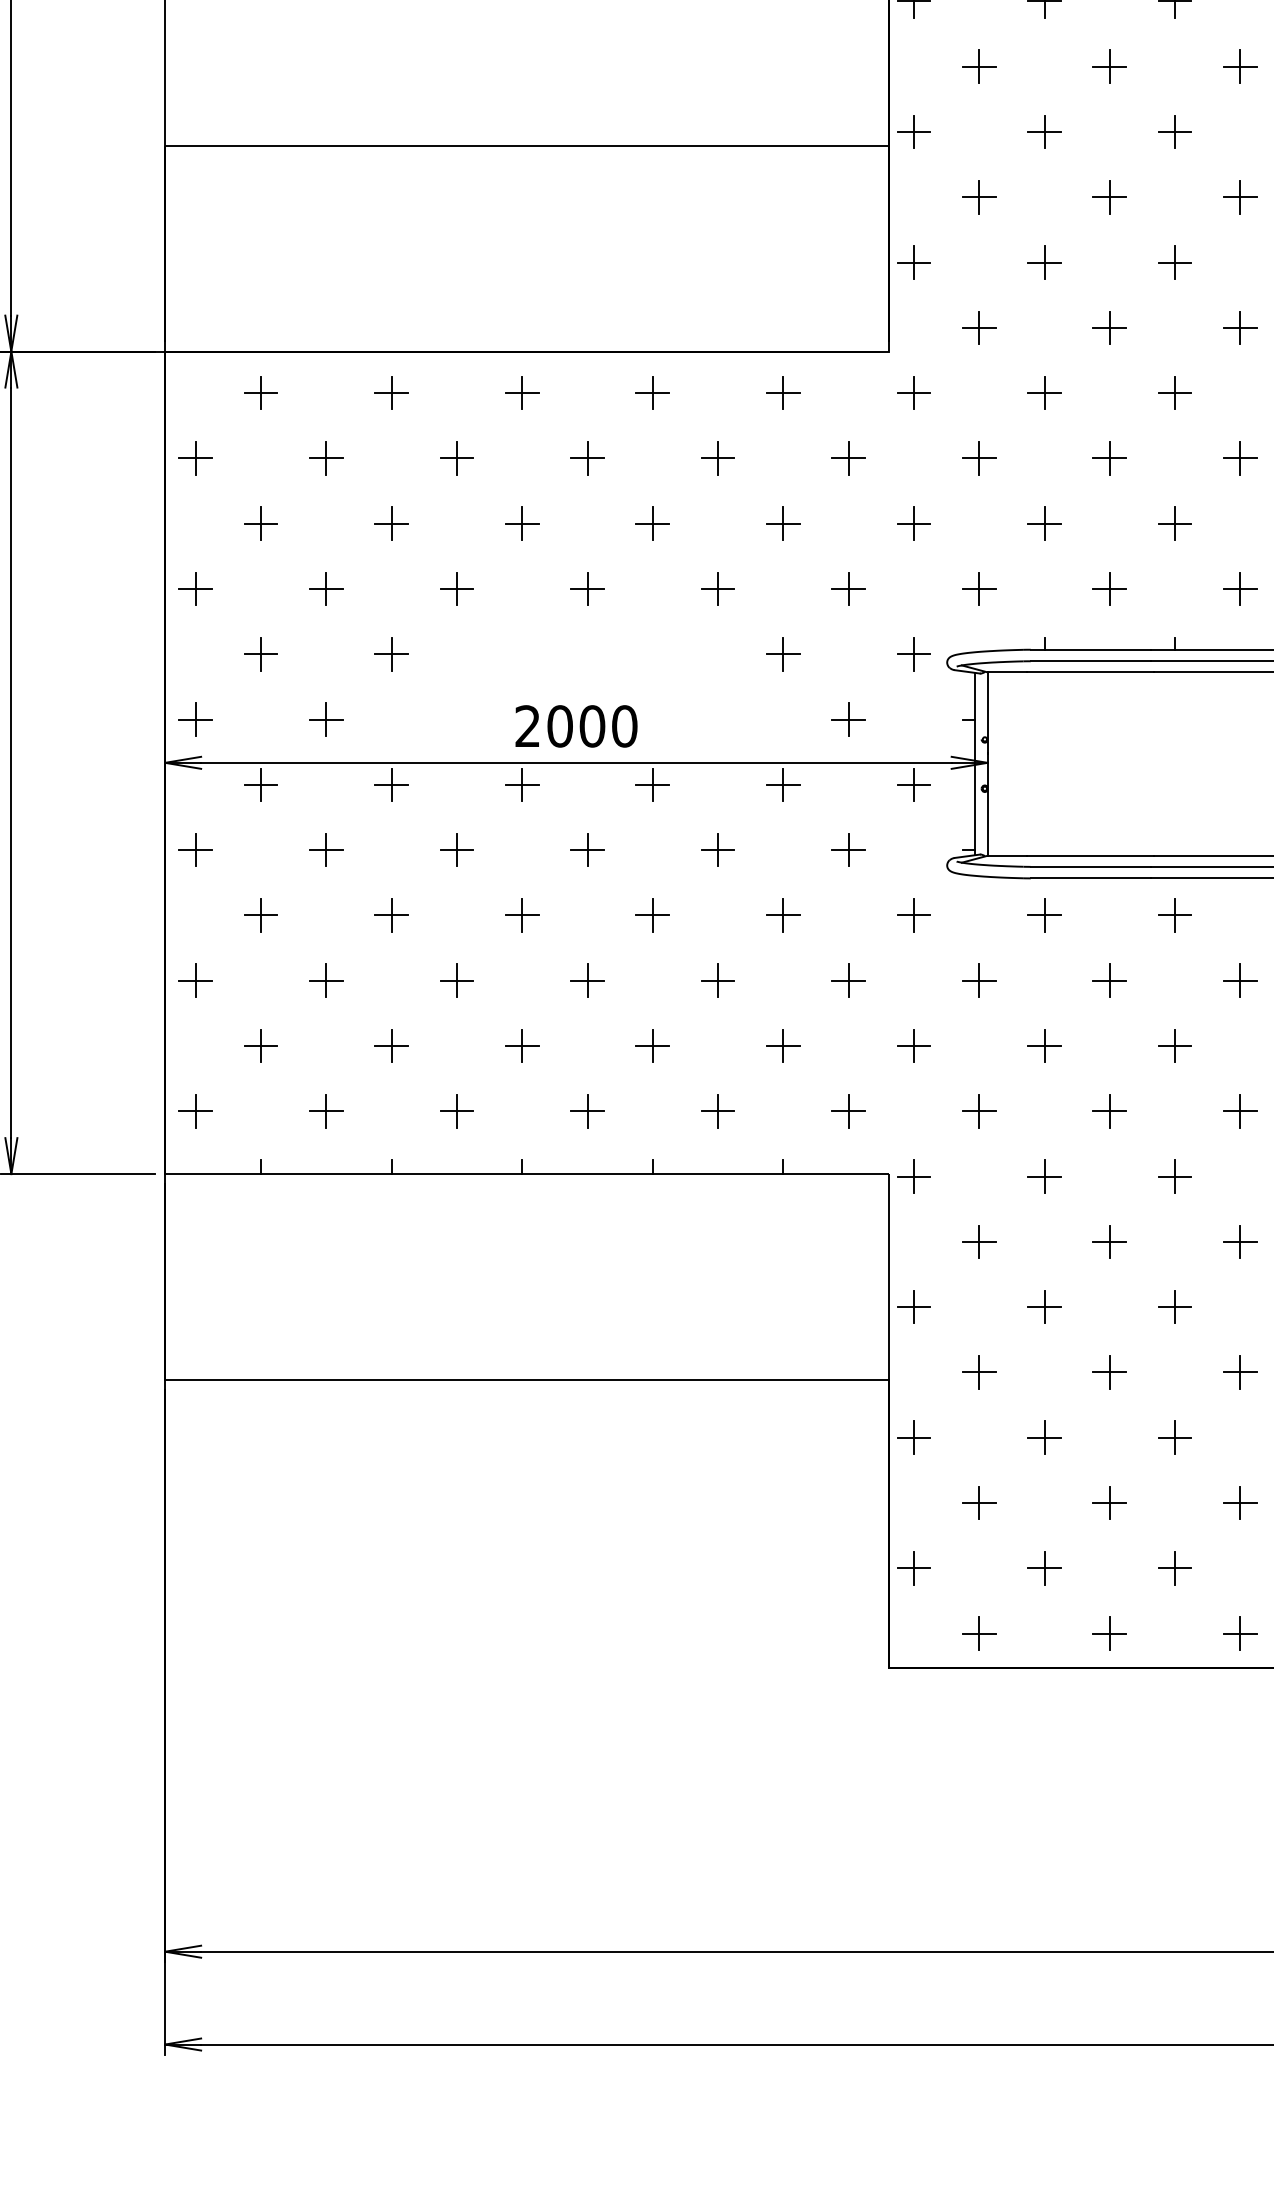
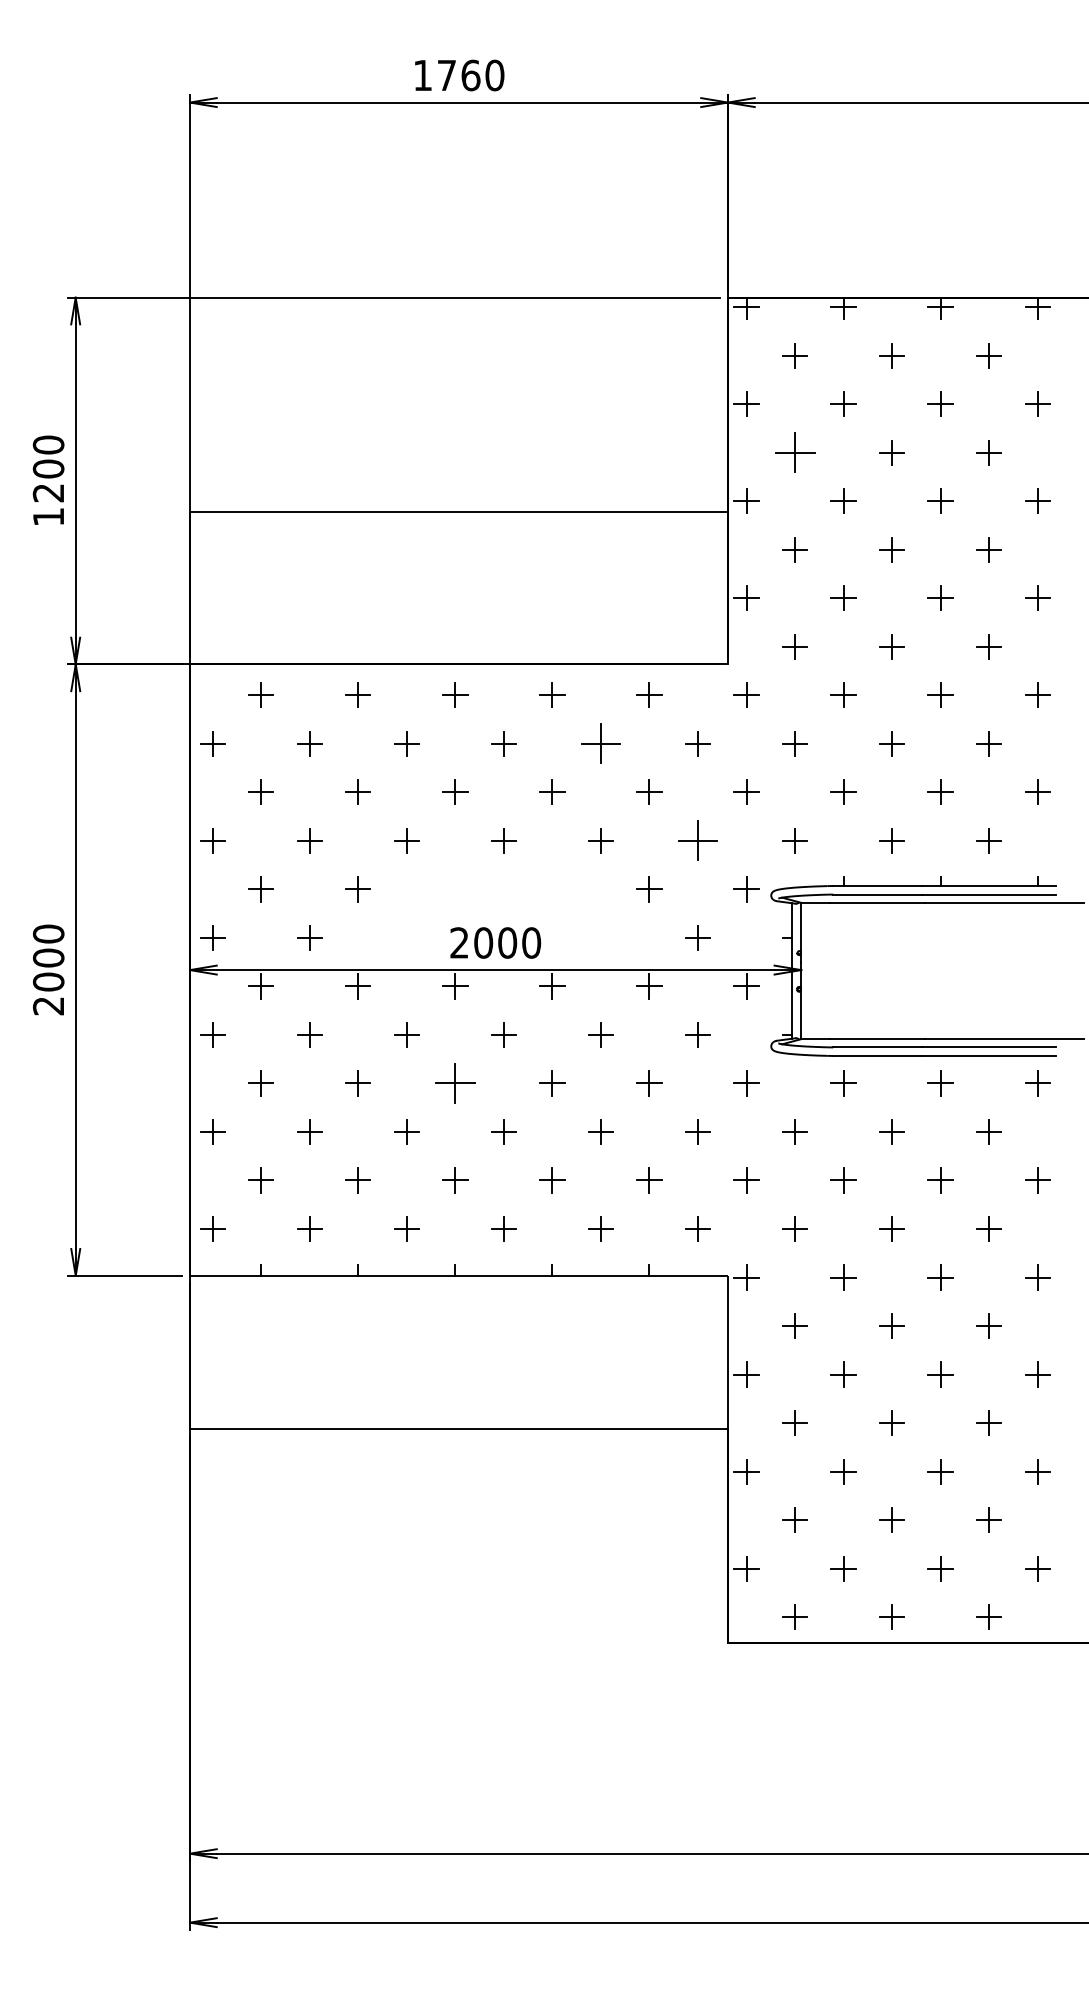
part: (978, 66) -> (794, 452), size x1.6
part: (717, 457) -> (600, 743), size x1.6
part: (847, 588) -> (697, 840), size x1.6
part: (522, 915) -> (455, 1083), size x1.6

